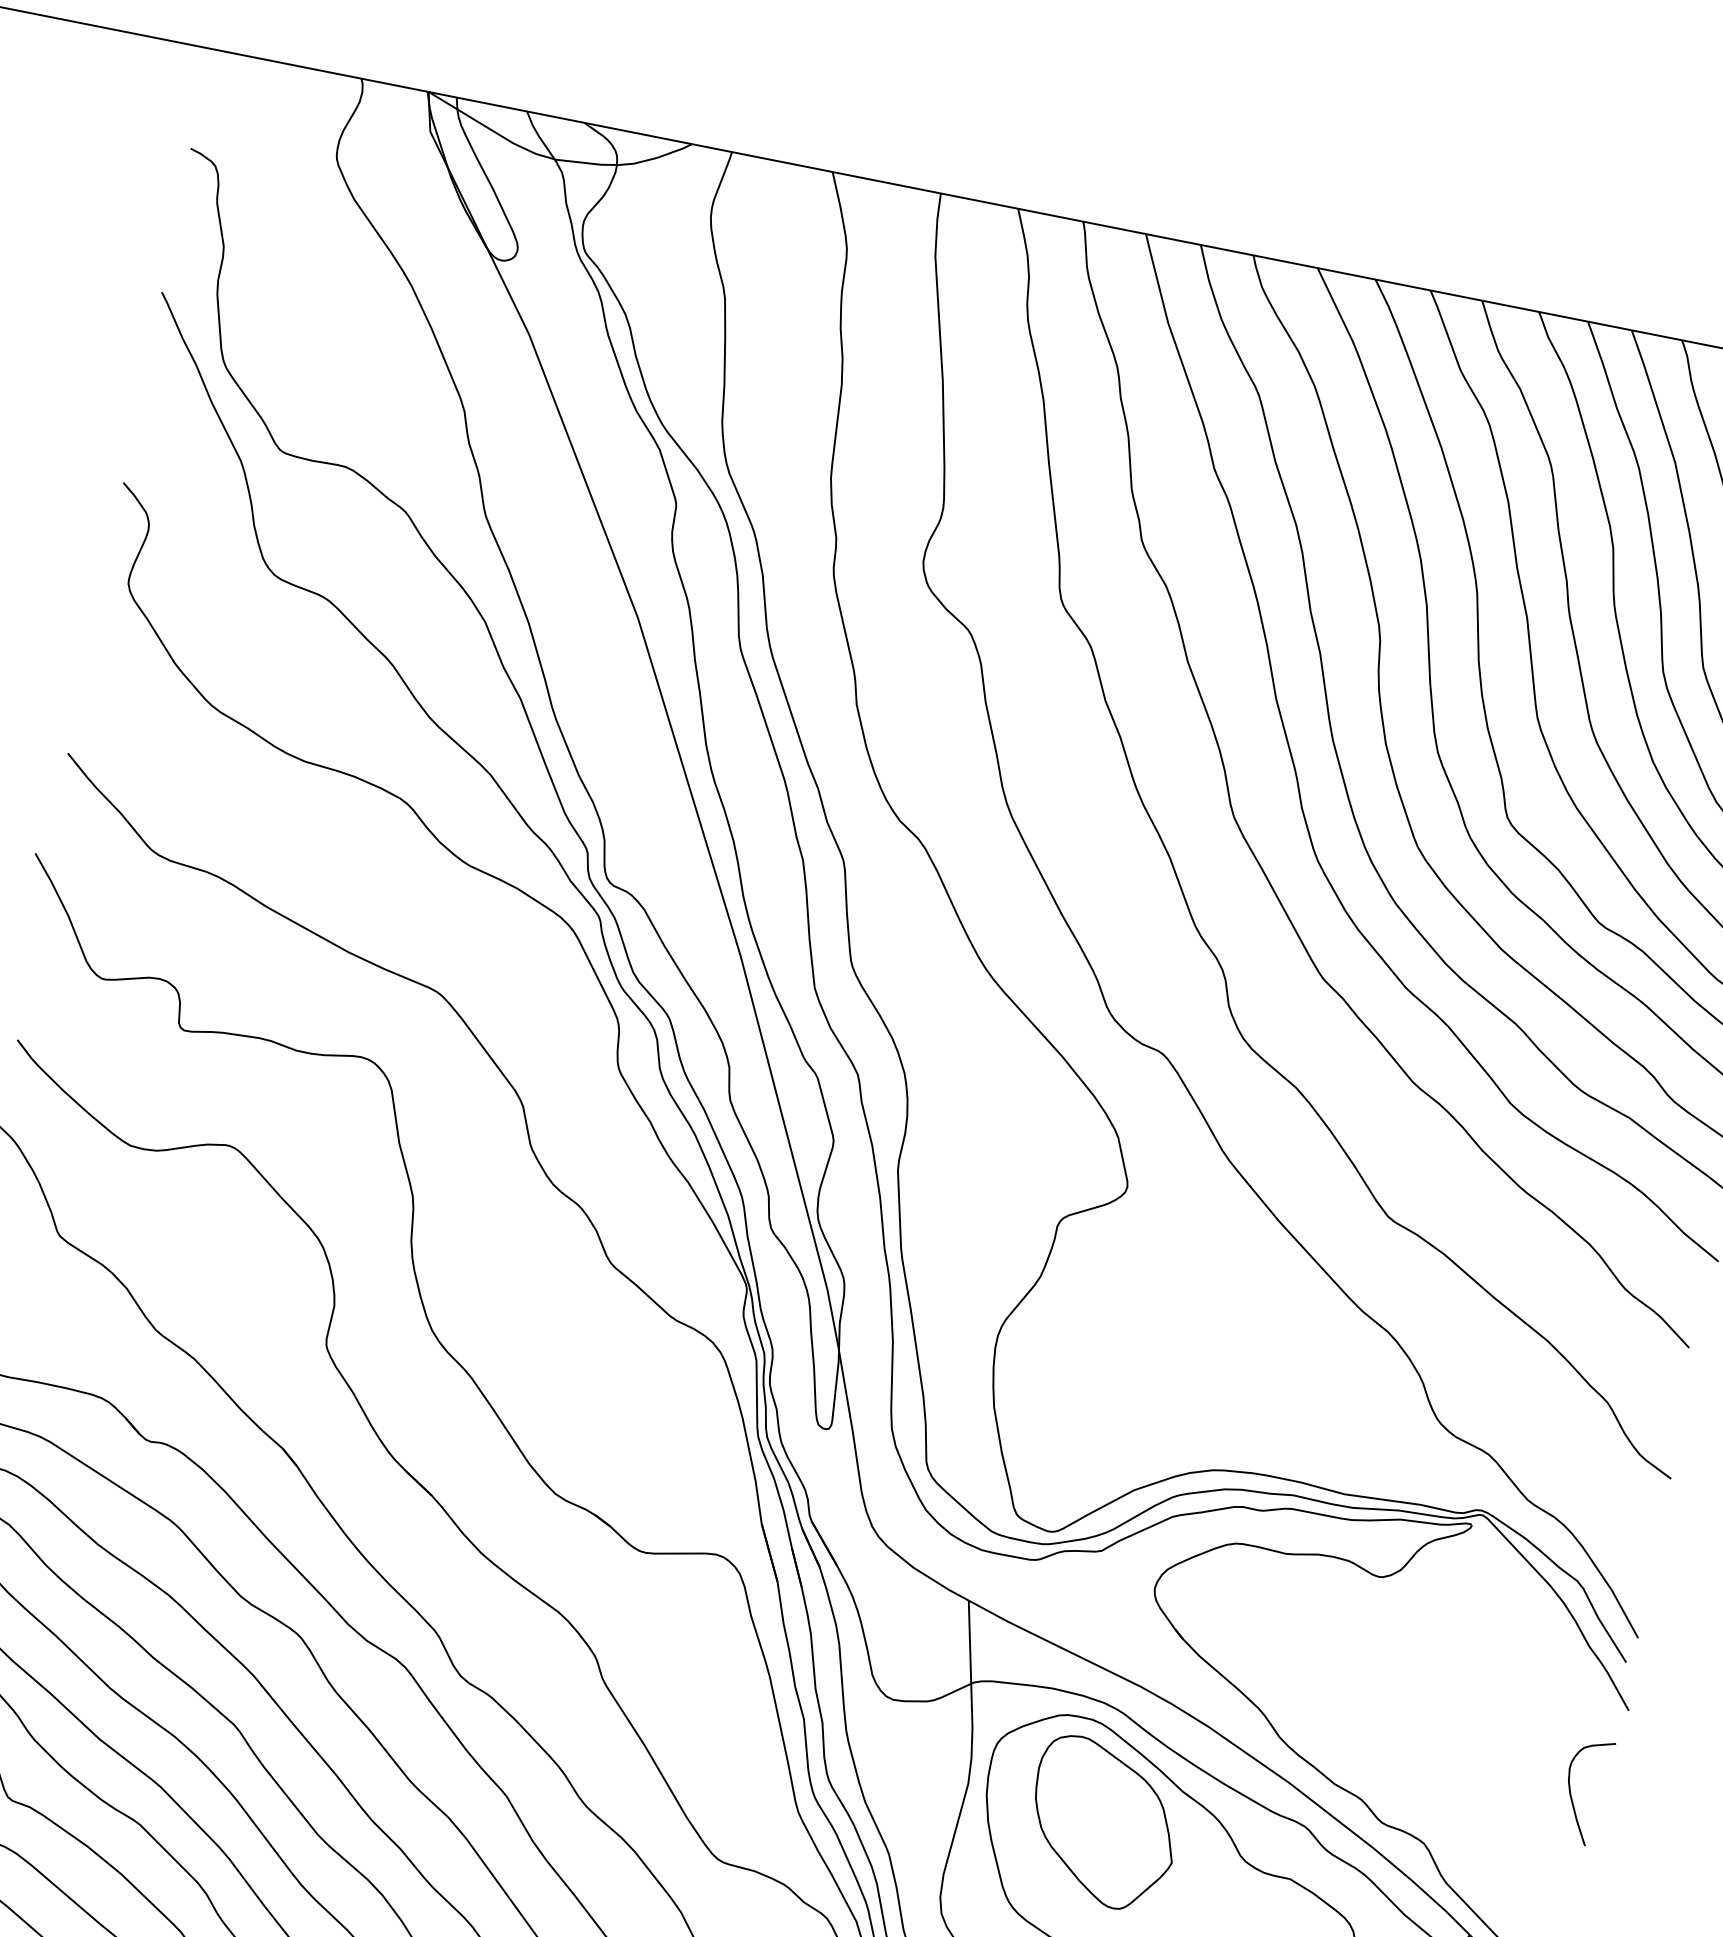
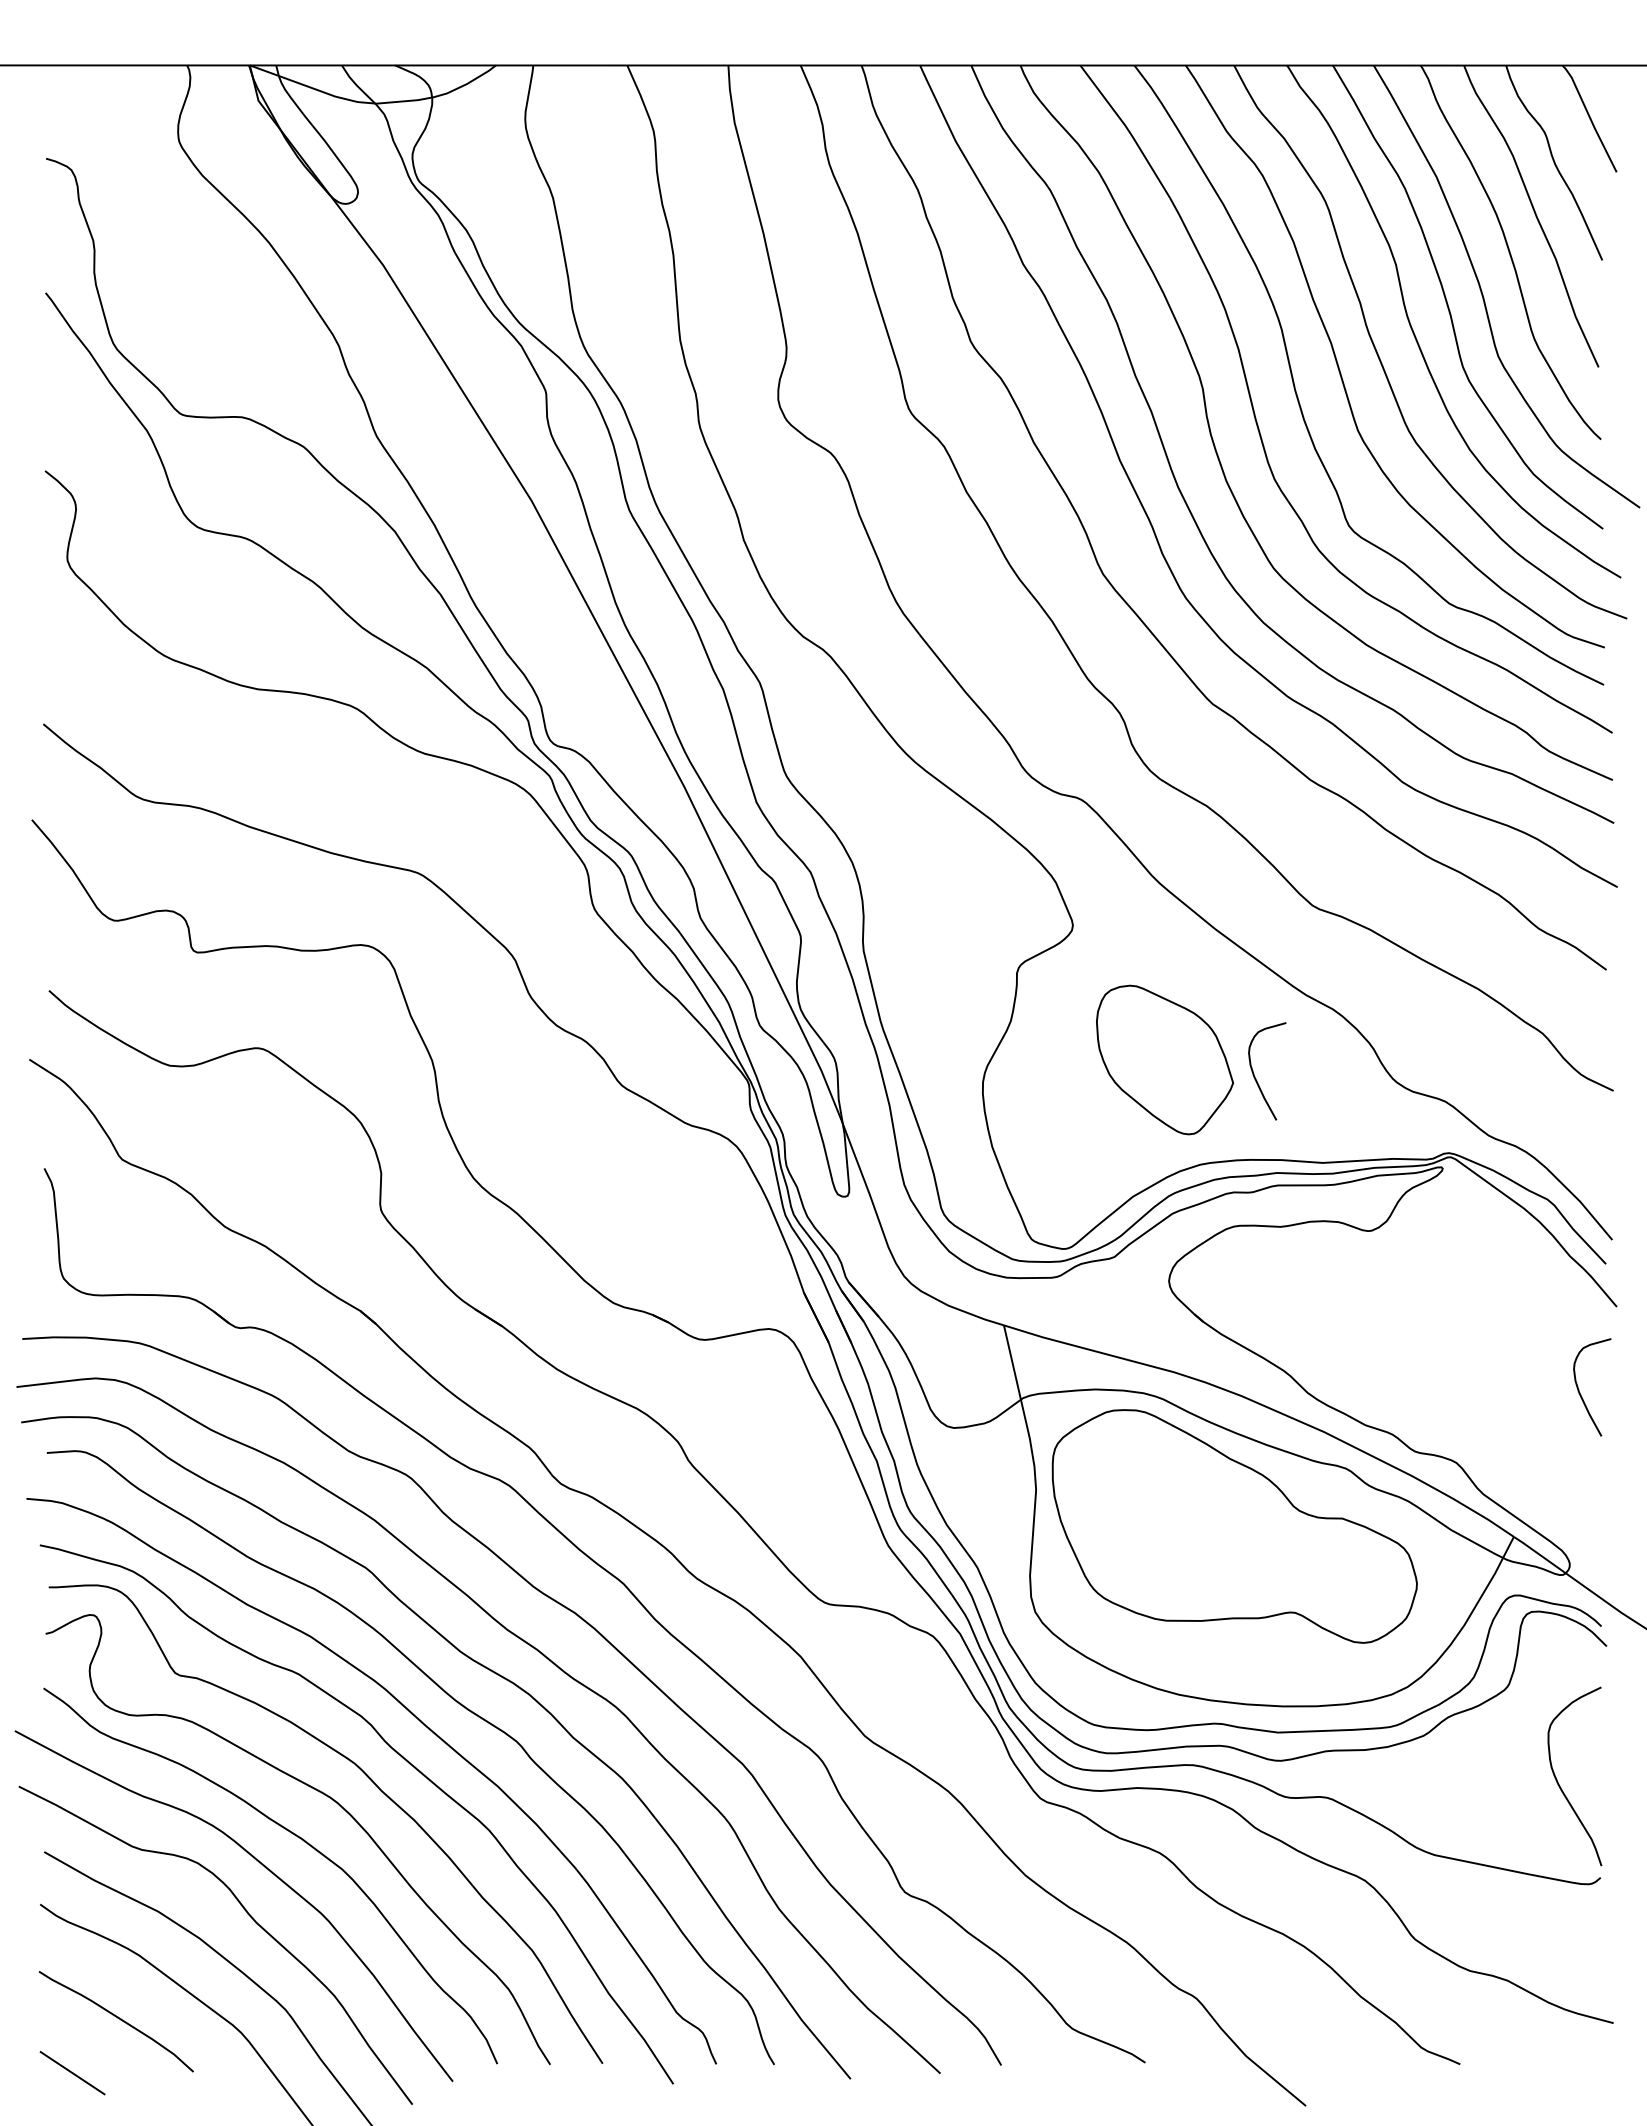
curve: (1290, 1387) -> (1255, 1076), added
part: (1103, 1823) -> (1164, 1059), moved

